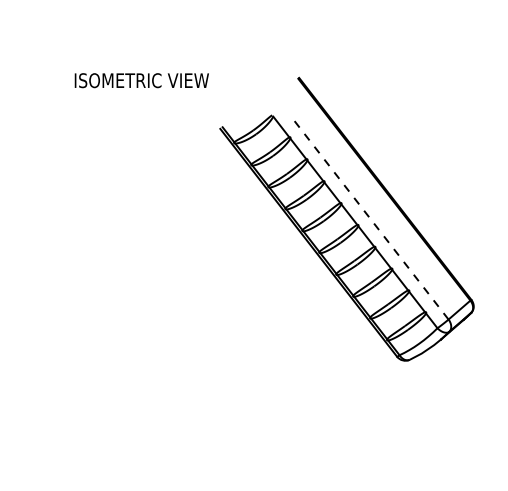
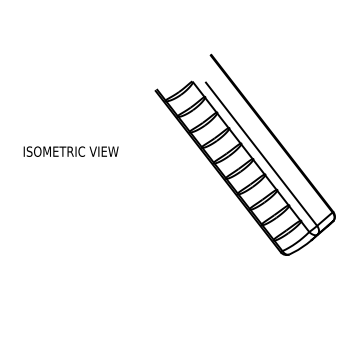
text: (141, 80) -> (70, 151), moved
line: (369, 217) -> (261, 153), dashed -> solid

